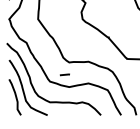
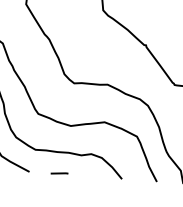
line: (64, 74) -> (58, 172), moved

